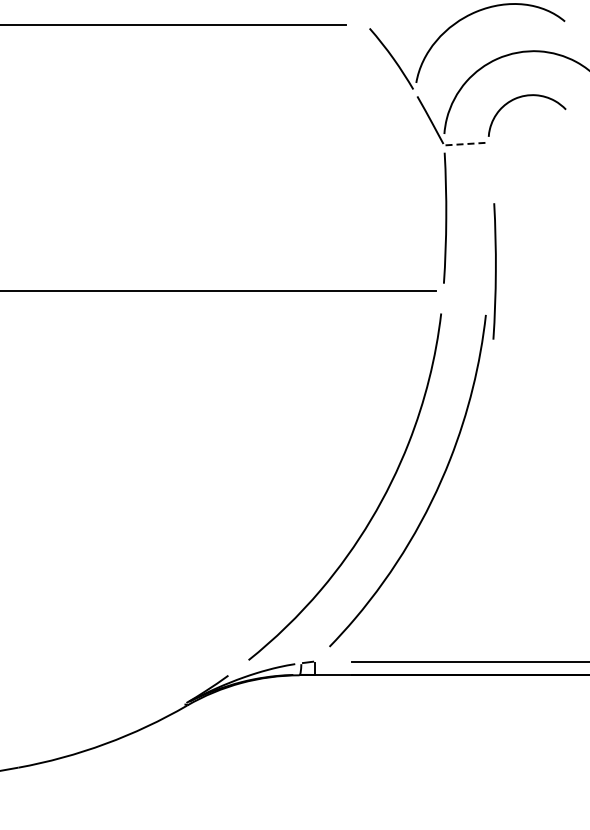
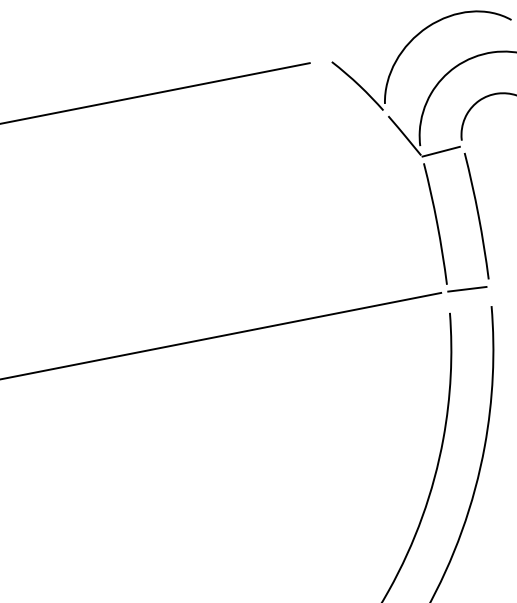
line: (464, 144) -> (440, 152), dashed -> solid
curve: (495, 271) -> (478, 215), moved
line: (463, 292) -> (466, 289), added

